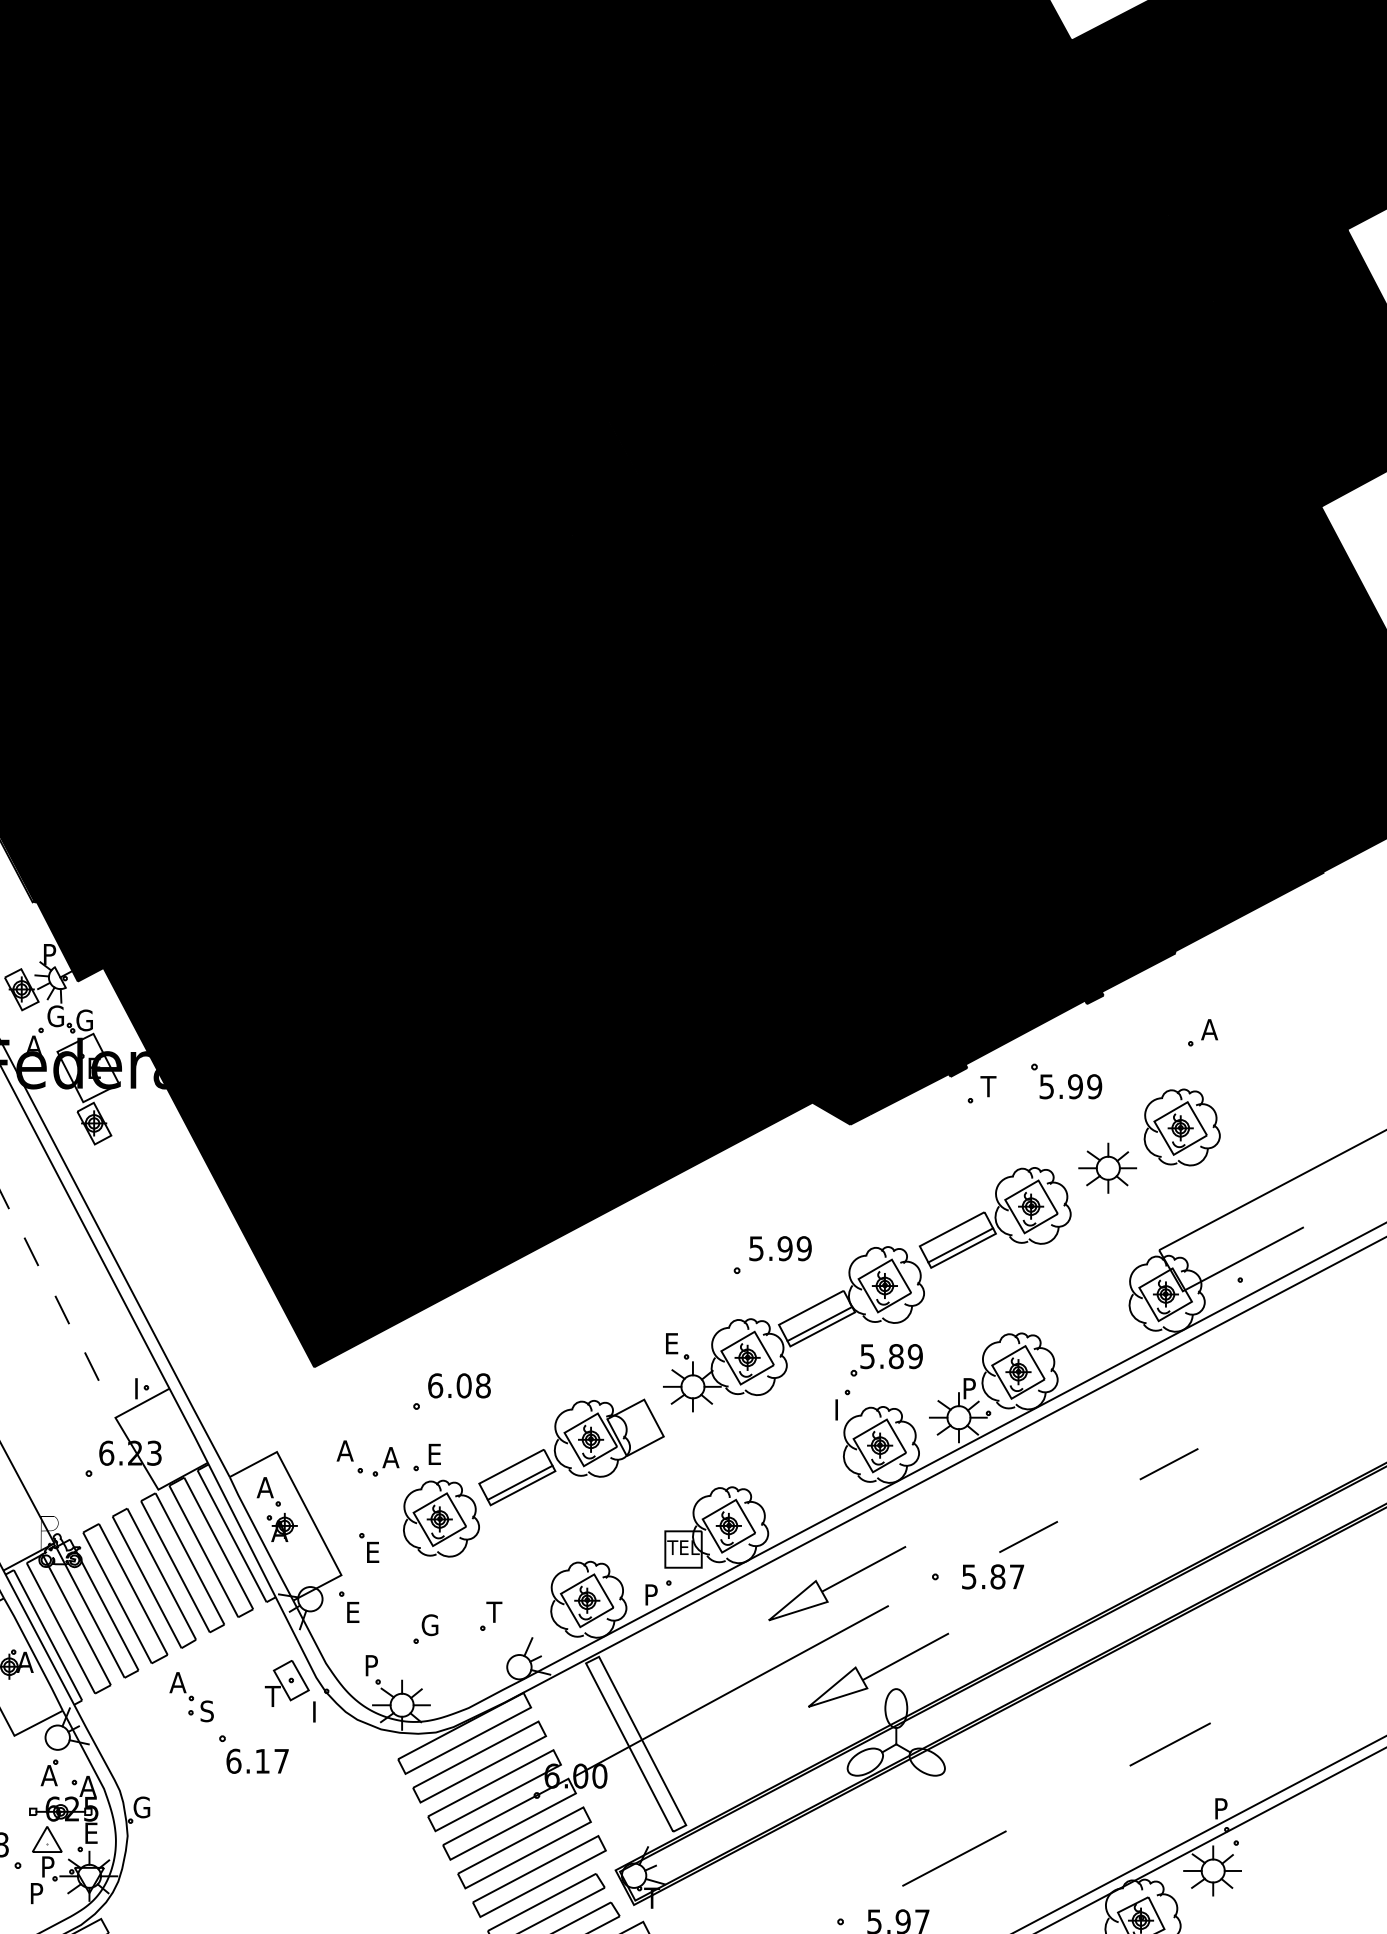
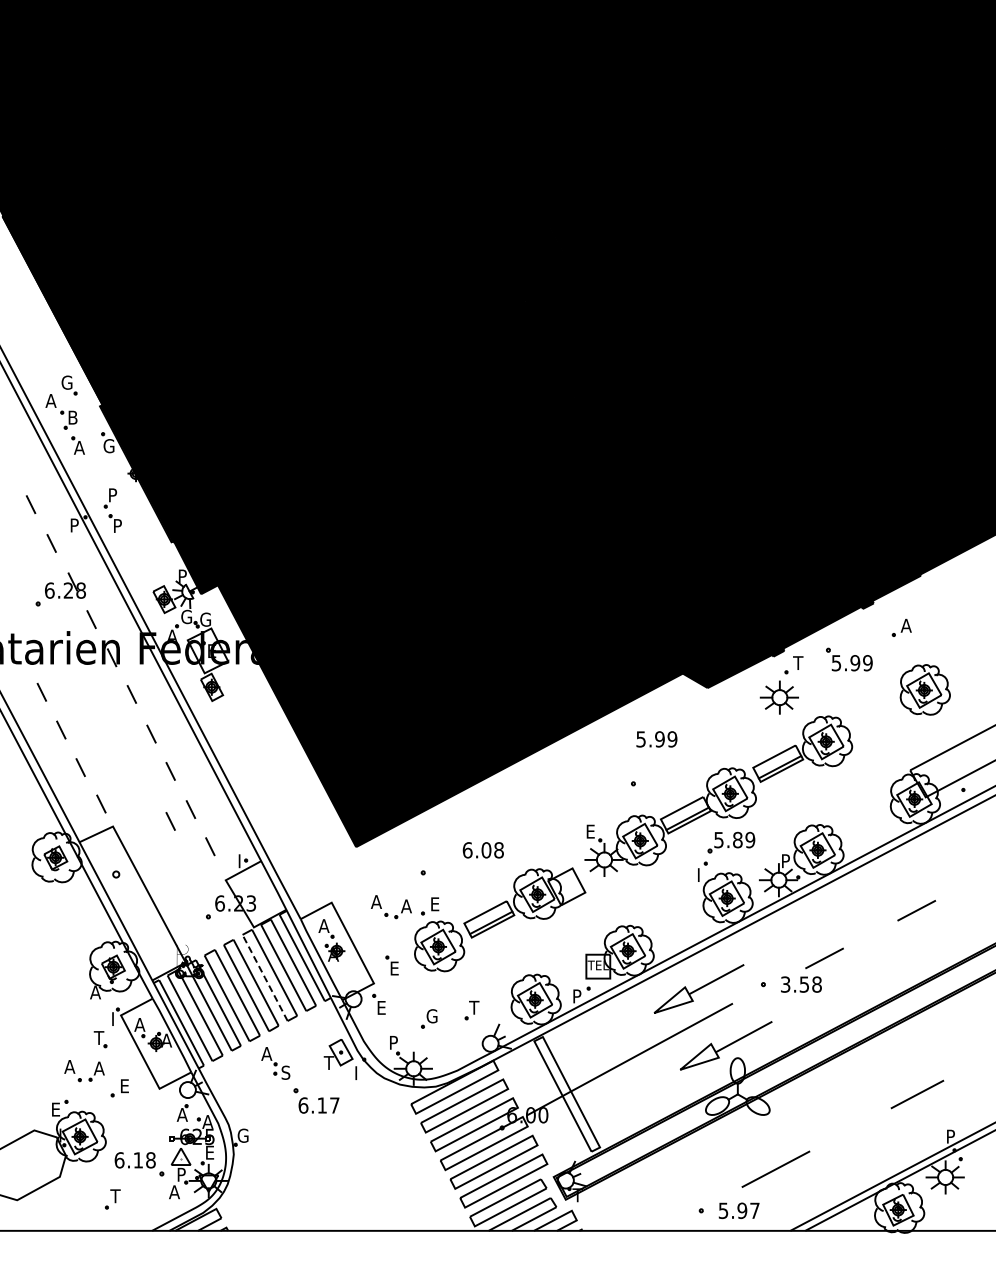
part: (1202, 1032) -> (901, 627), moved
part: (1106, 1168) -> (778, 697), moved
text: (779, 1248) -> (656, 739), moved
line: (31, 1328) -> (170, 821), added
text: (458, 1386) -> (482, 850), moved
line: (176, 1566) -> (265, 977), solid -> dashed
text: (993, 1576) -> (801, 984), 5.87 -> 3.58
text: (37, 1893) -> (174, 1192), P -> A

